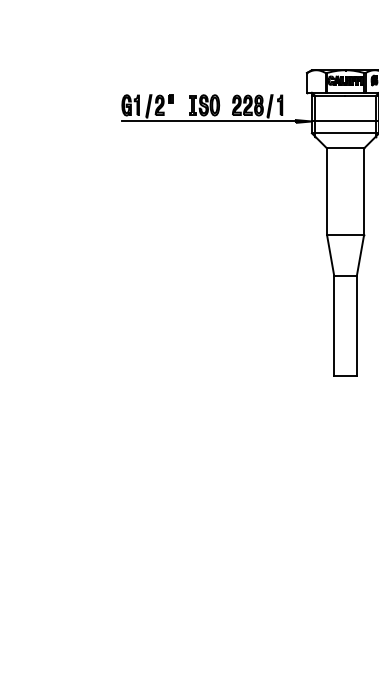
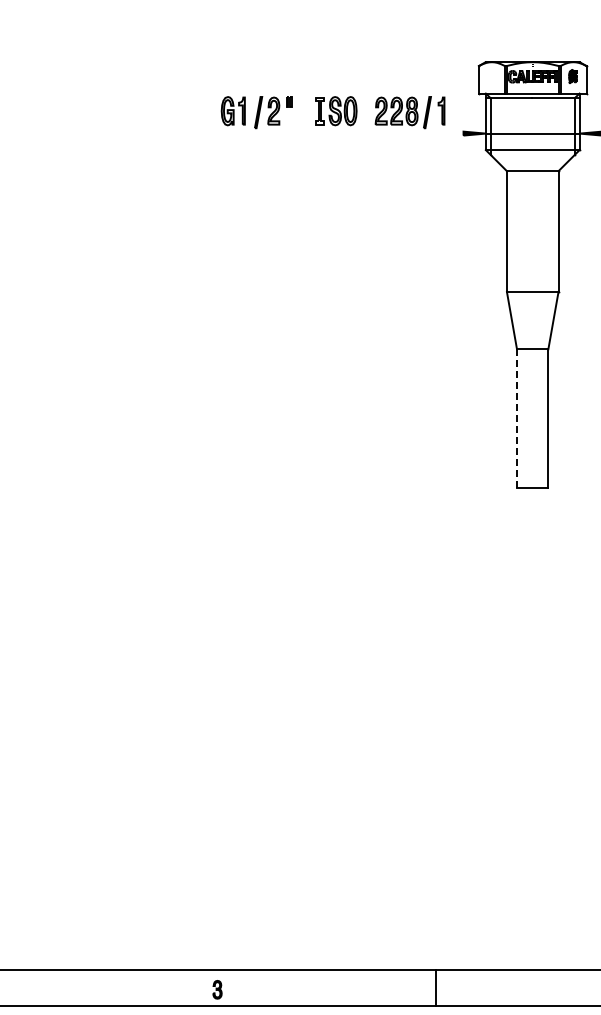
line: (208, 121) -> (341, 133), removed
line: (333, 325) -> (516, 418), solid -> dashed

